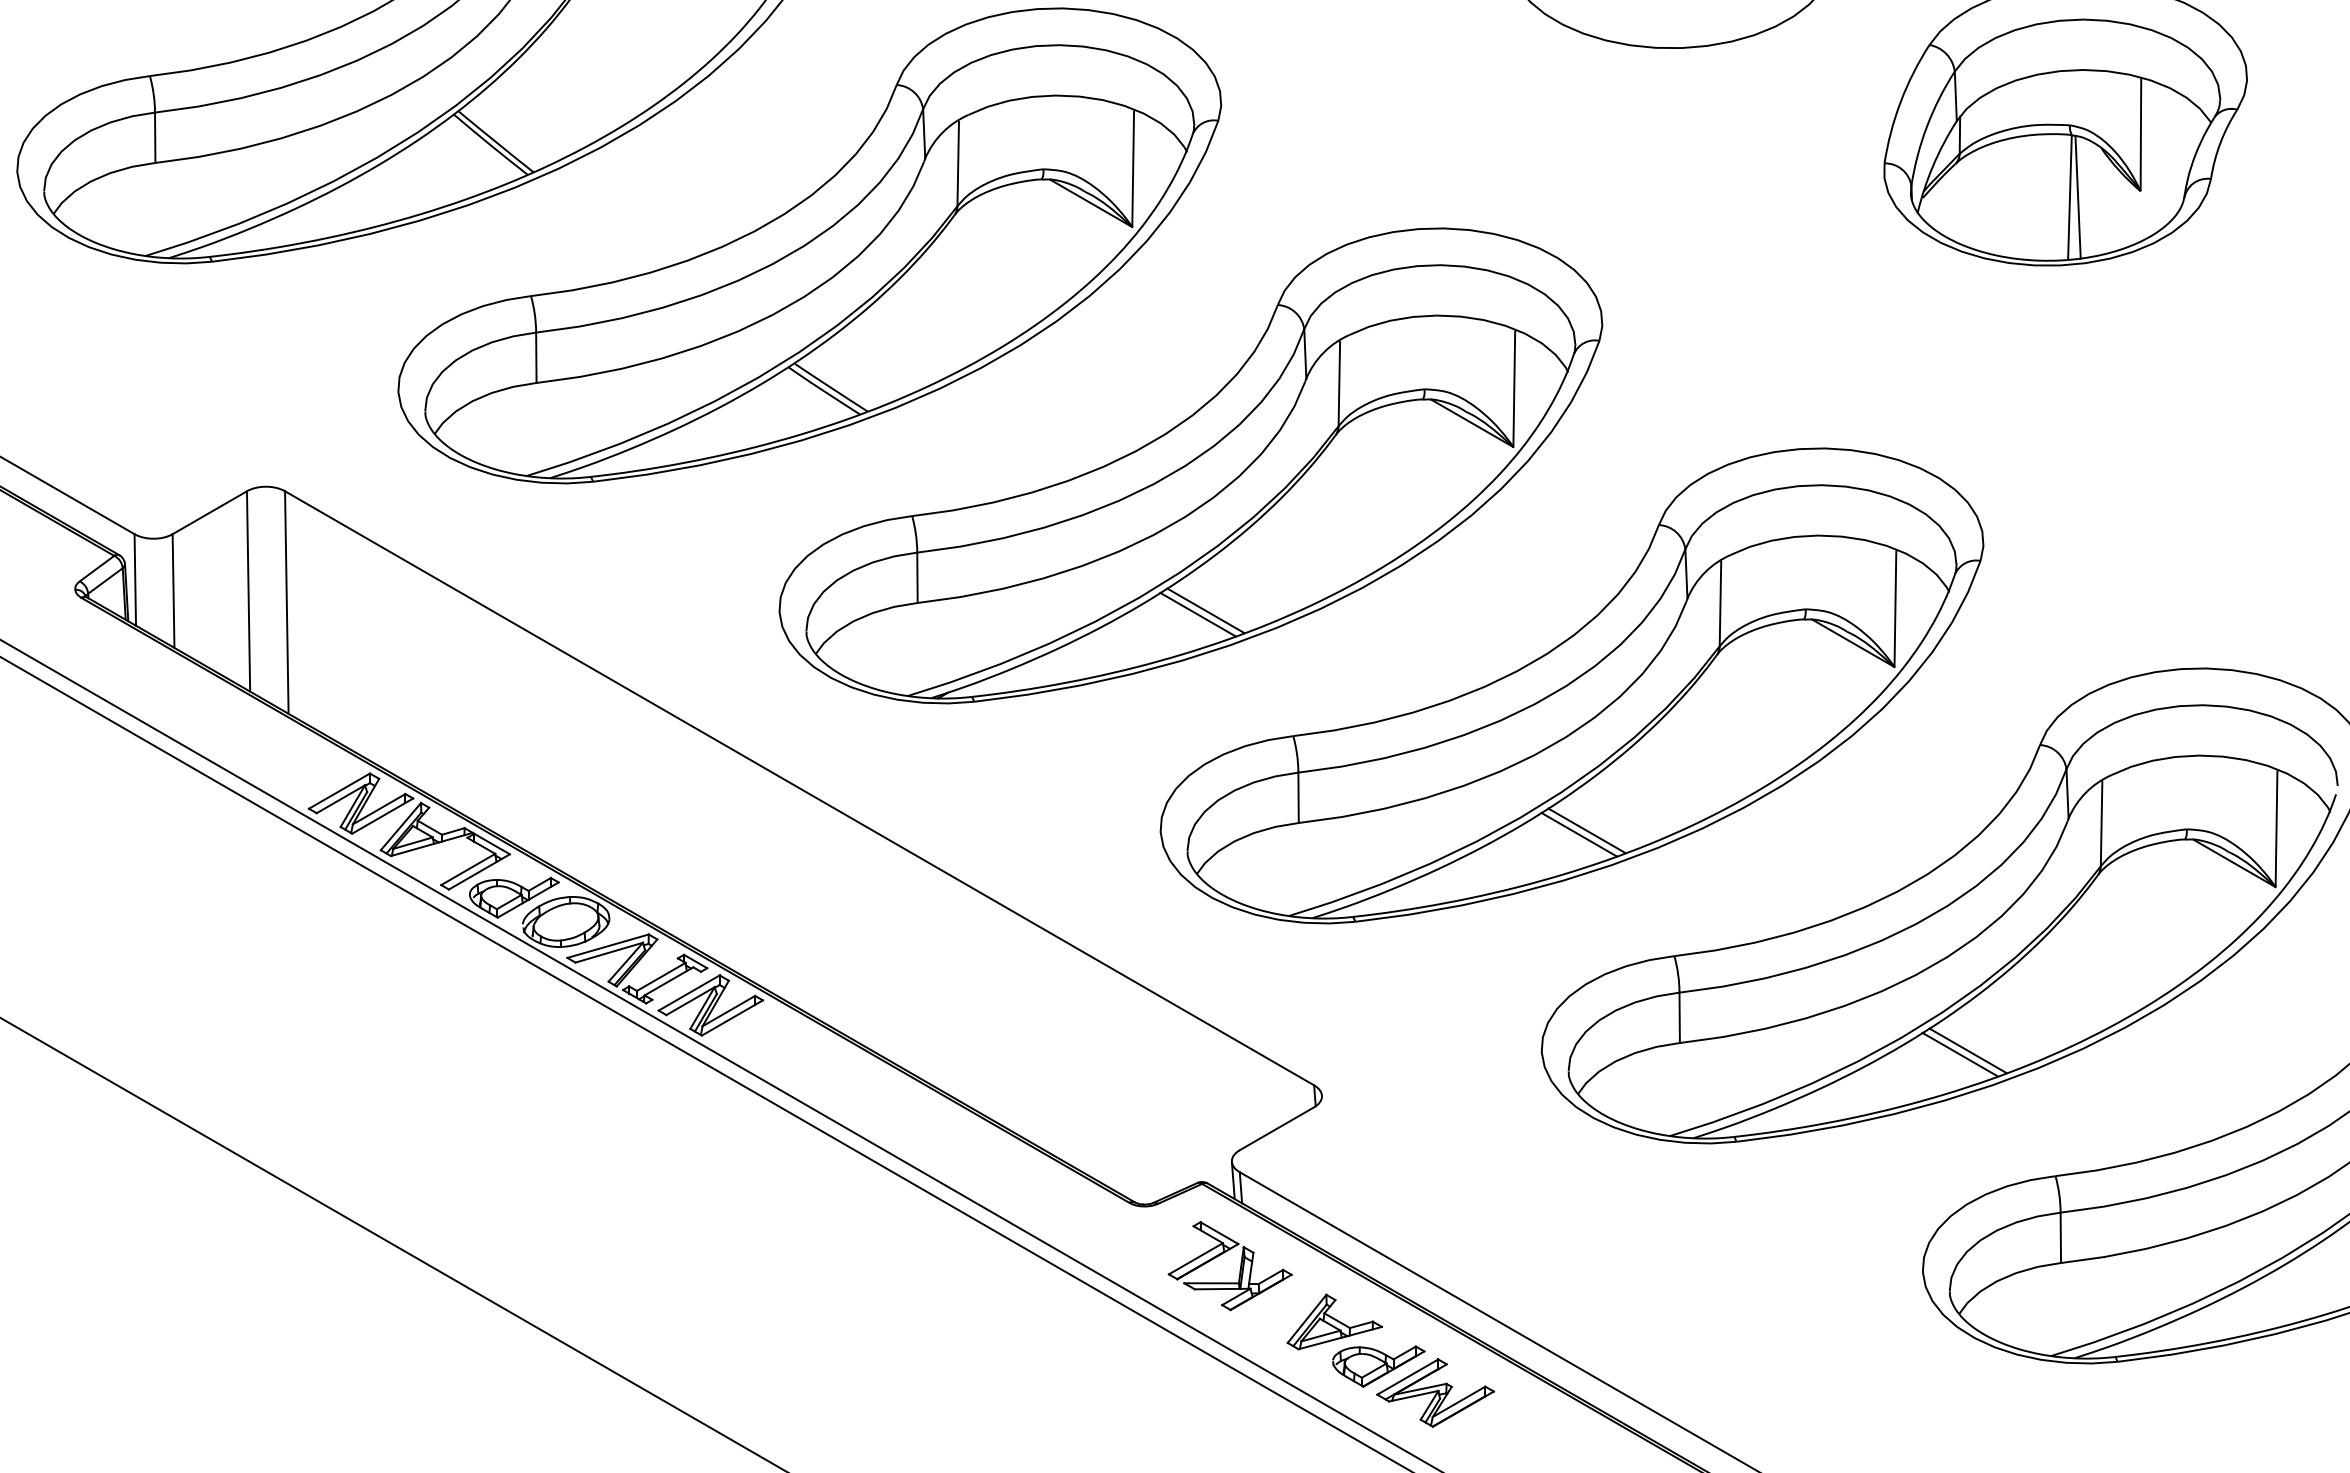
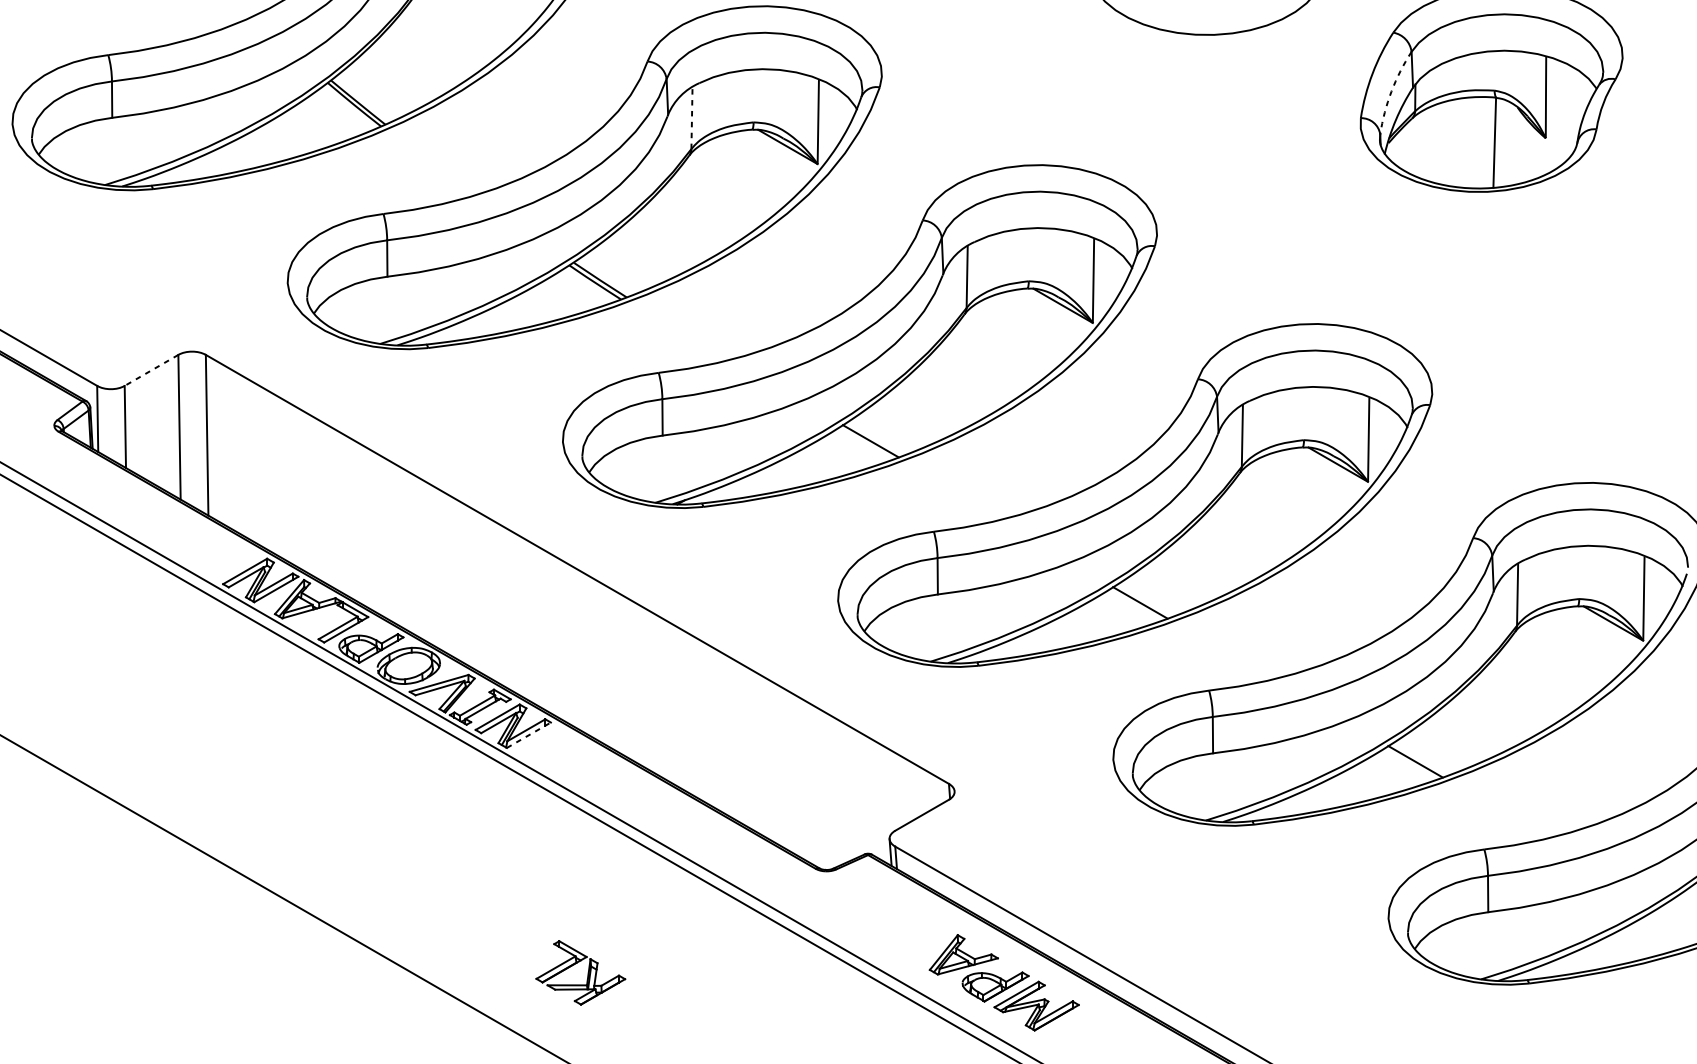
arc: (1927, 126) -> (1391, 91), solid -> dashed
line: (958, 163) -> (692, 118), solid -> dashed
line: (2077, 197) -> (1500, 142), removed
line: (209, 512) -> (151, 370), solid -> dashed
line: (1197, 614) -> (864, 443), removed
line: (1586, 830) -> (1145, 599), removed
line: (732, 1017) -> (528, 734), solid -> dashed
line: (1967, 1050) -> (1420, 758), removed
part: (1239, 1269) -> (587, 975), moved

